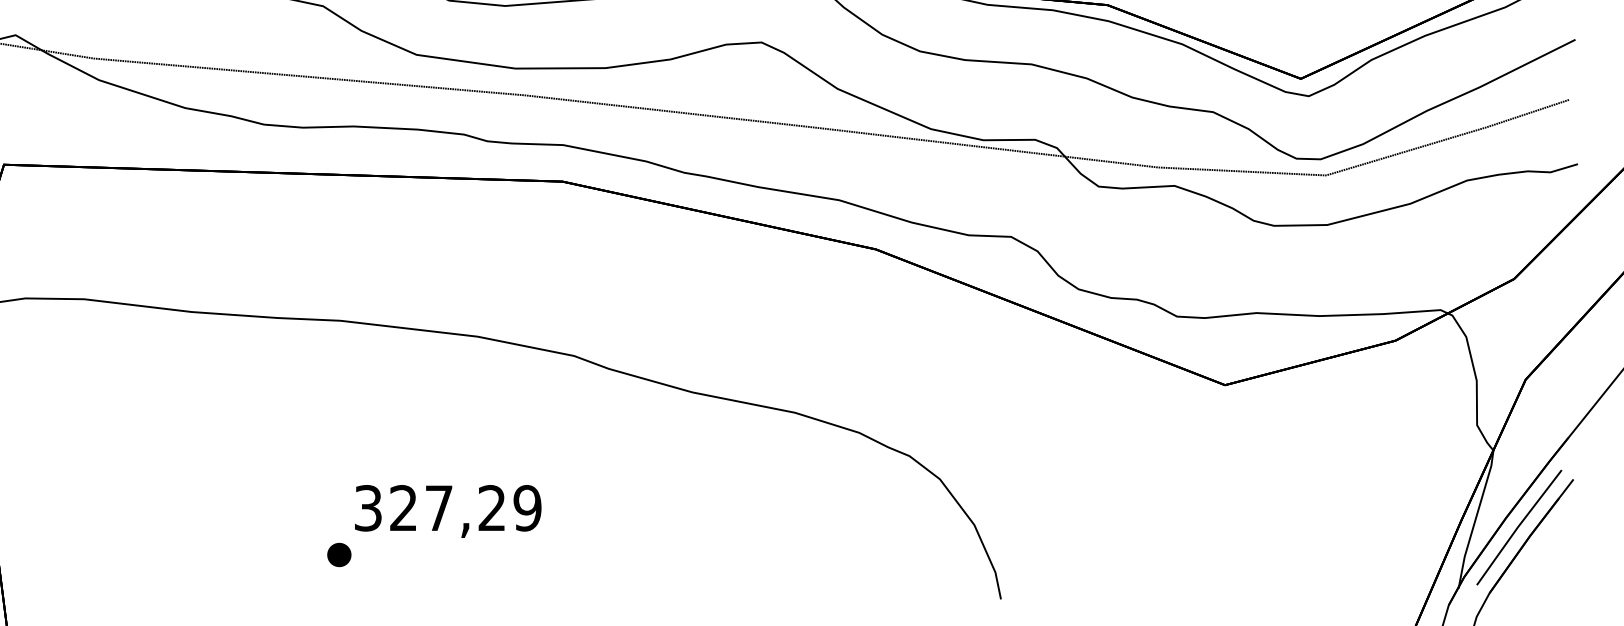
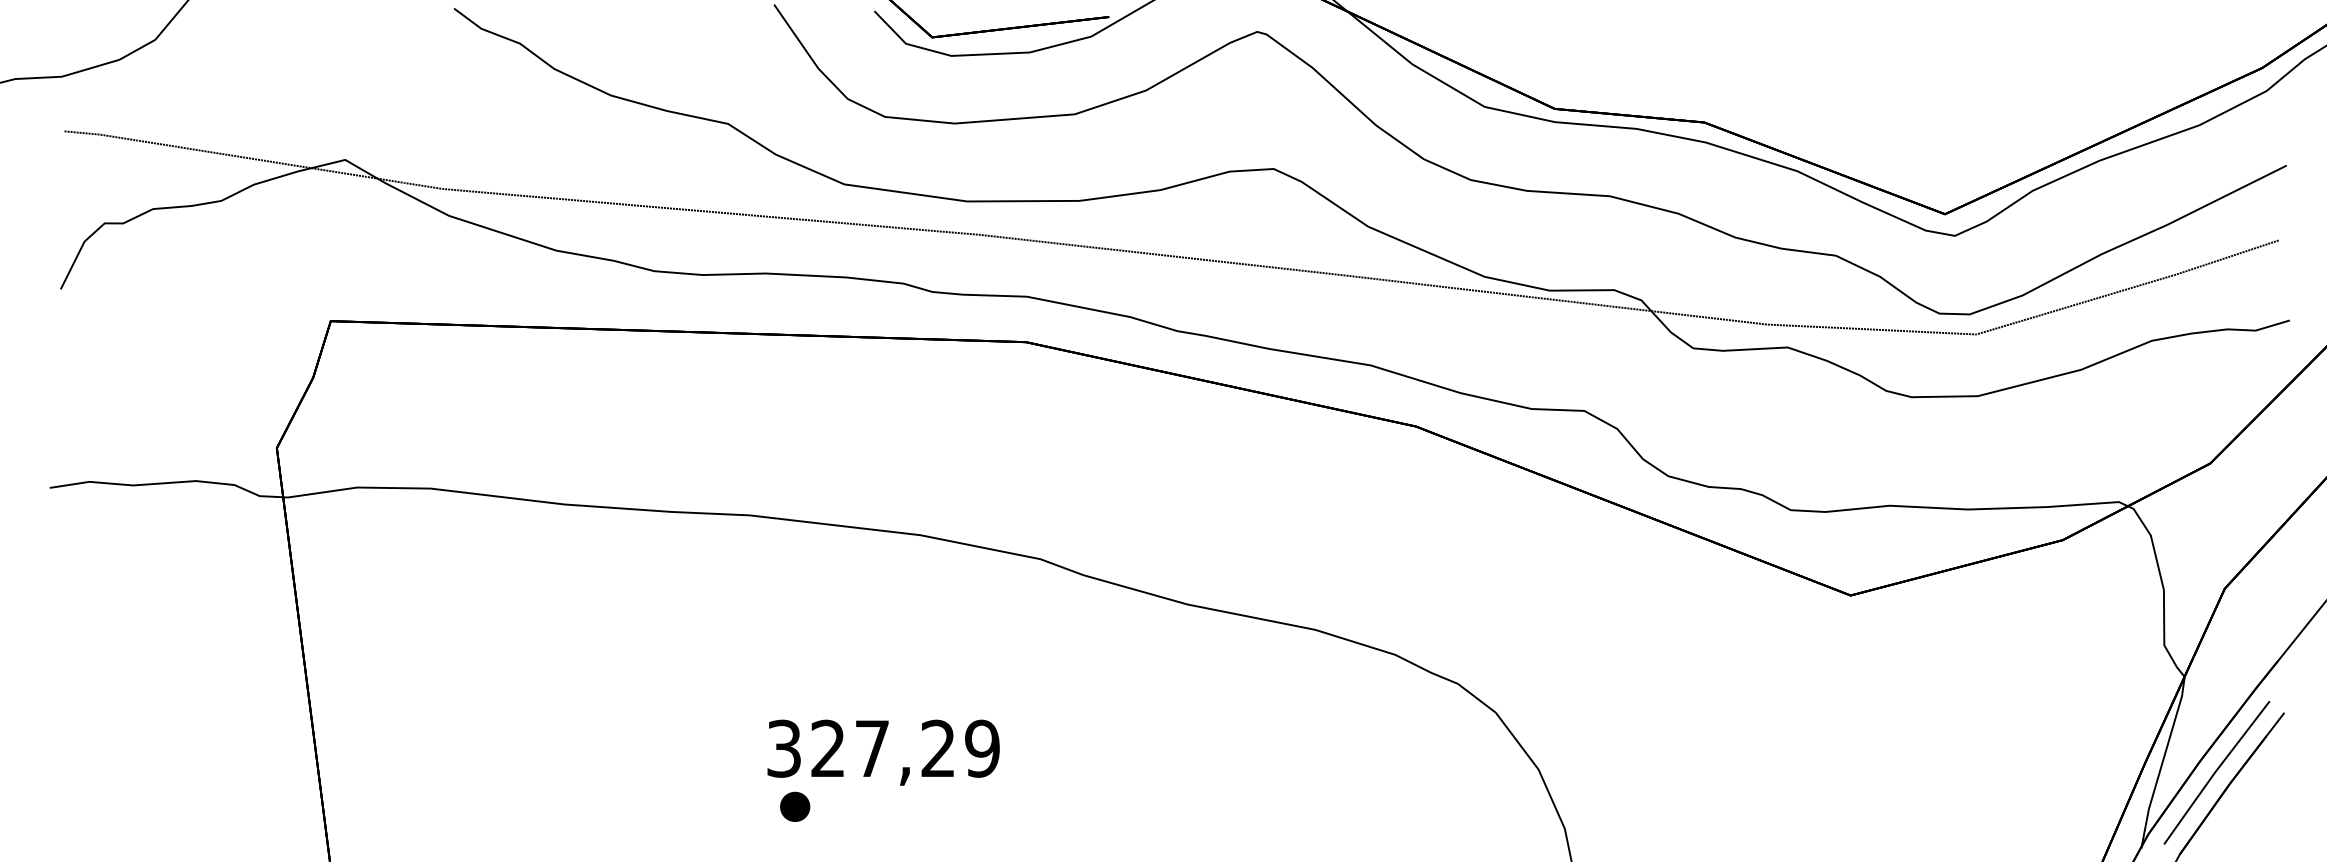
part: (339, 554) -> (795, 806), moved

